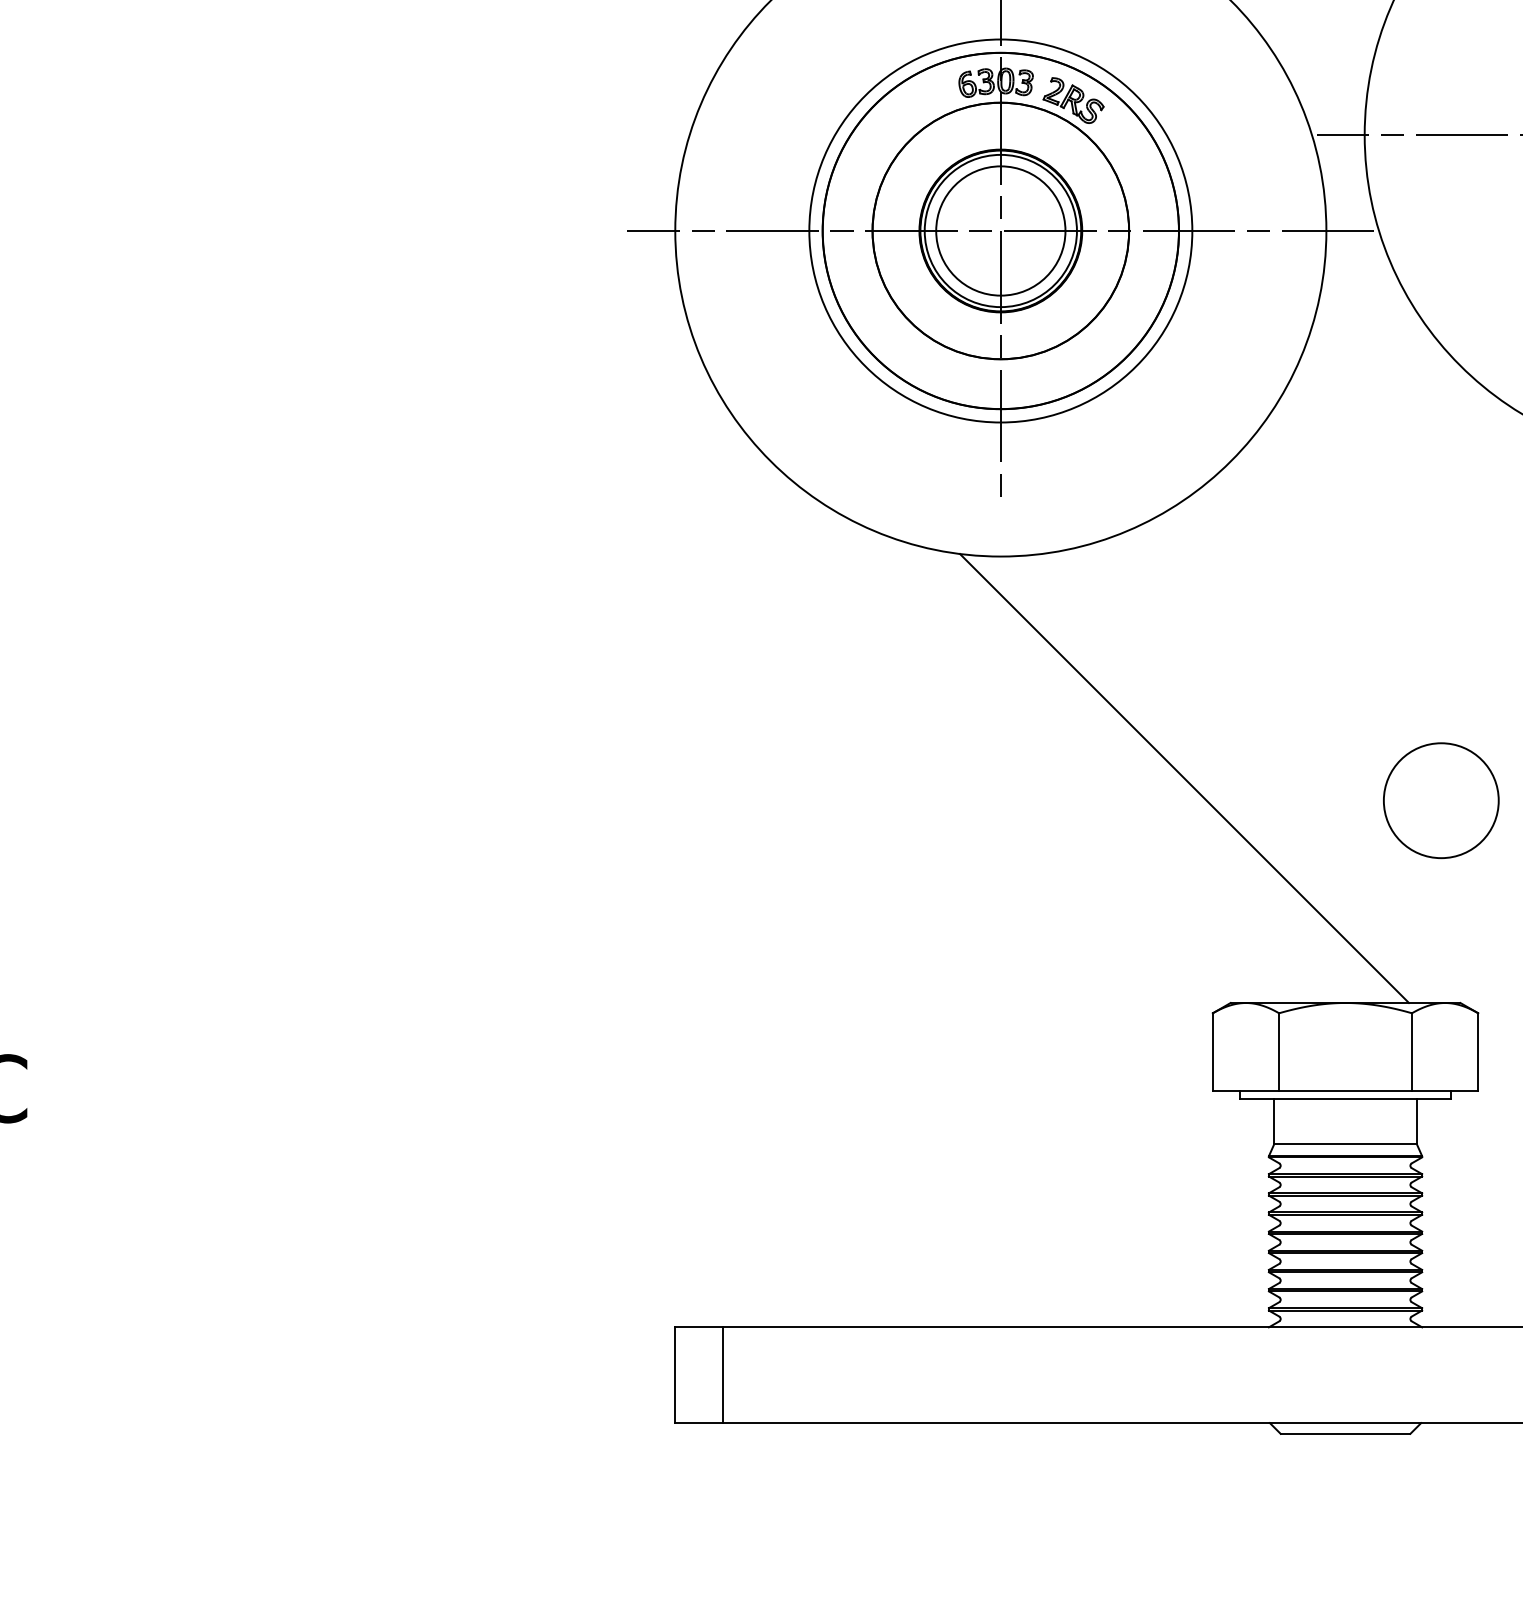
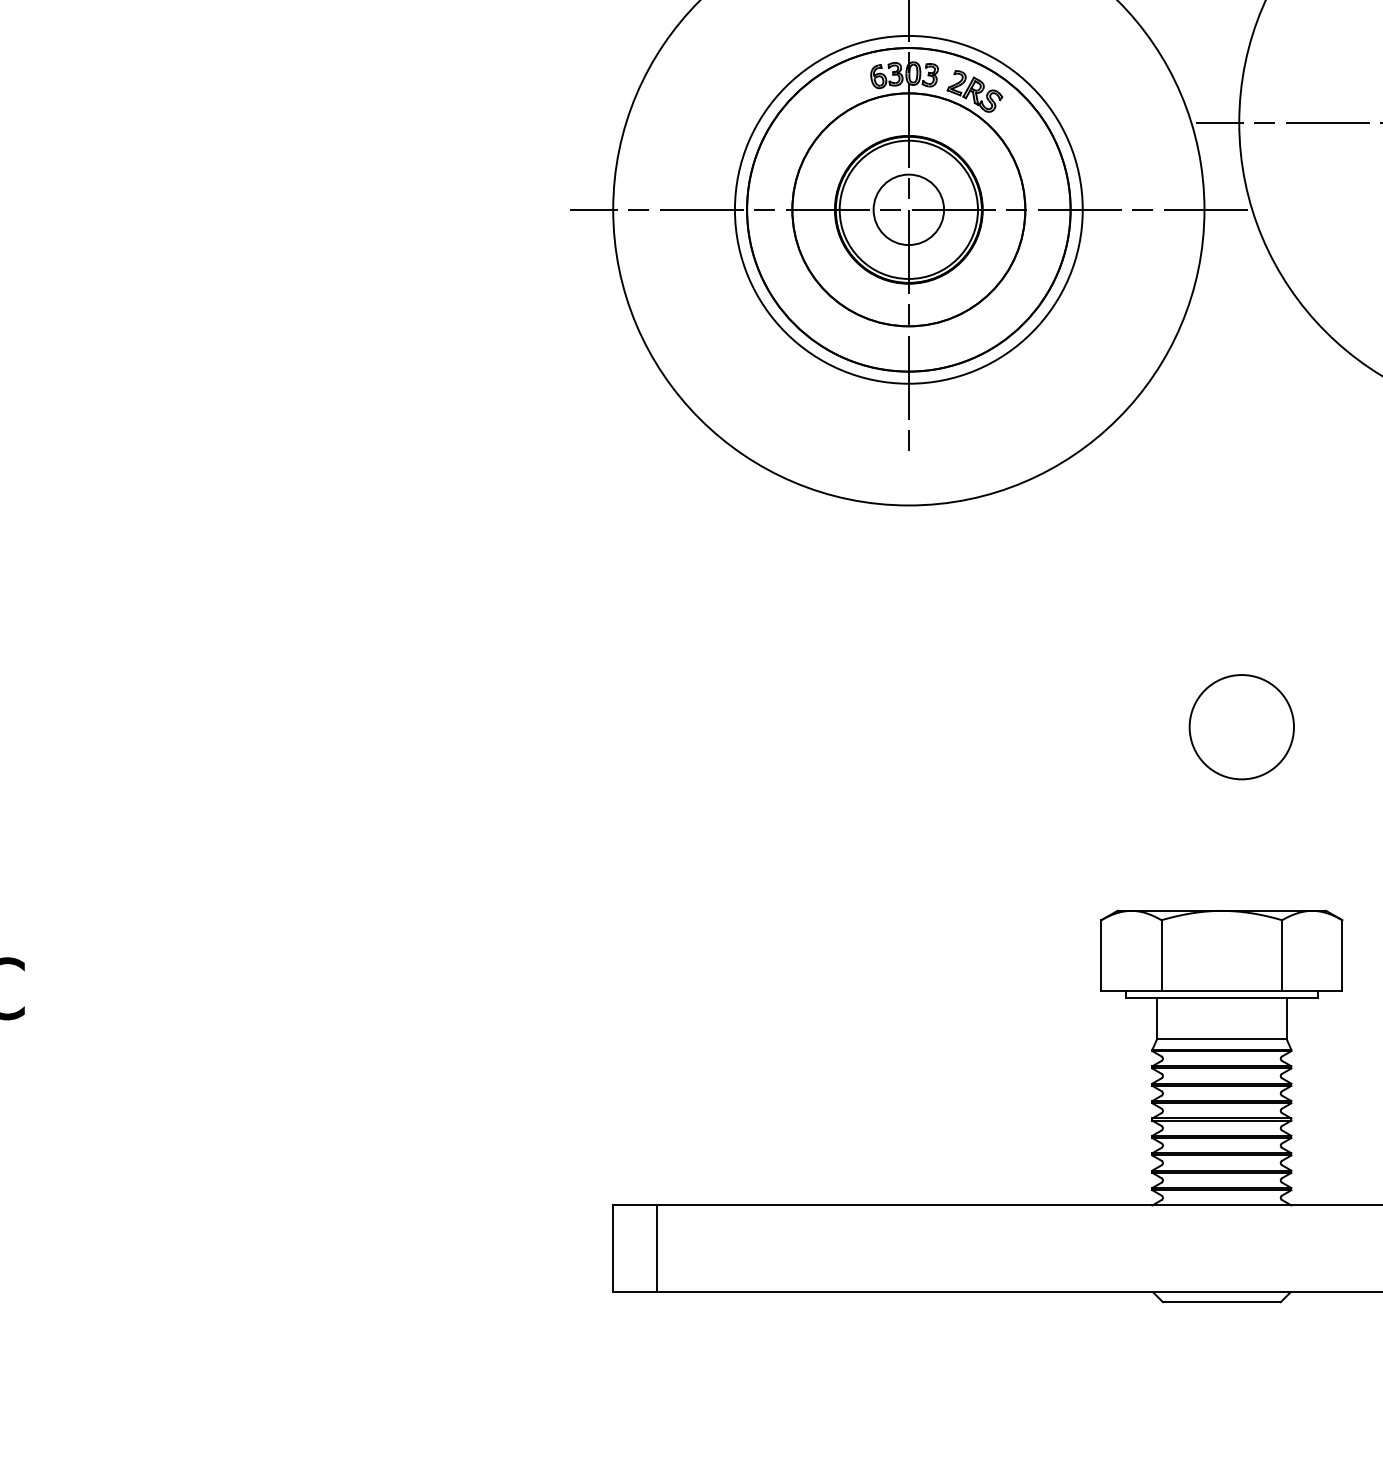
circle: (1000, 230) -> (908, 209), size x0.6
line: (1184, 777) -> (1075, 706), removed
circle: (1440, 801) -> (1241, 727), moved

